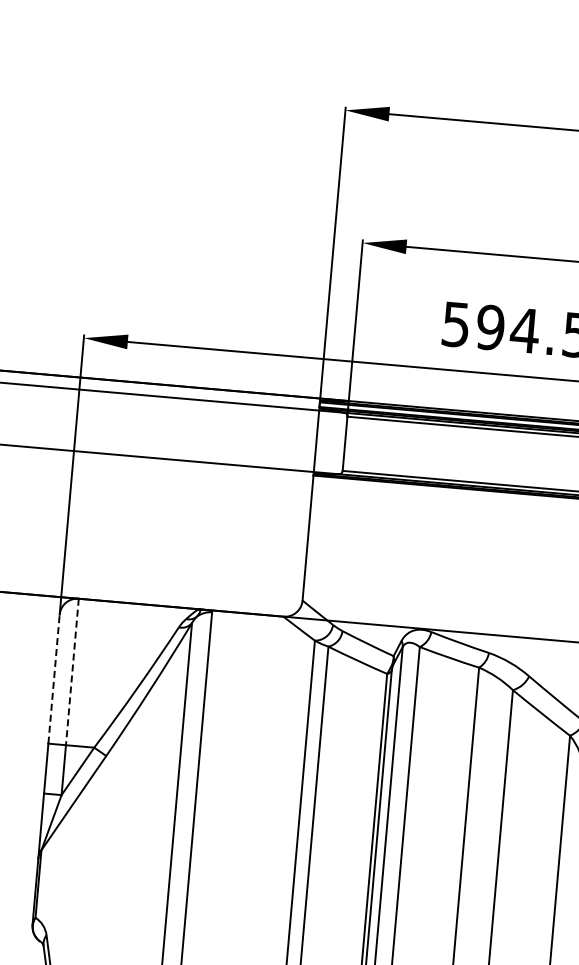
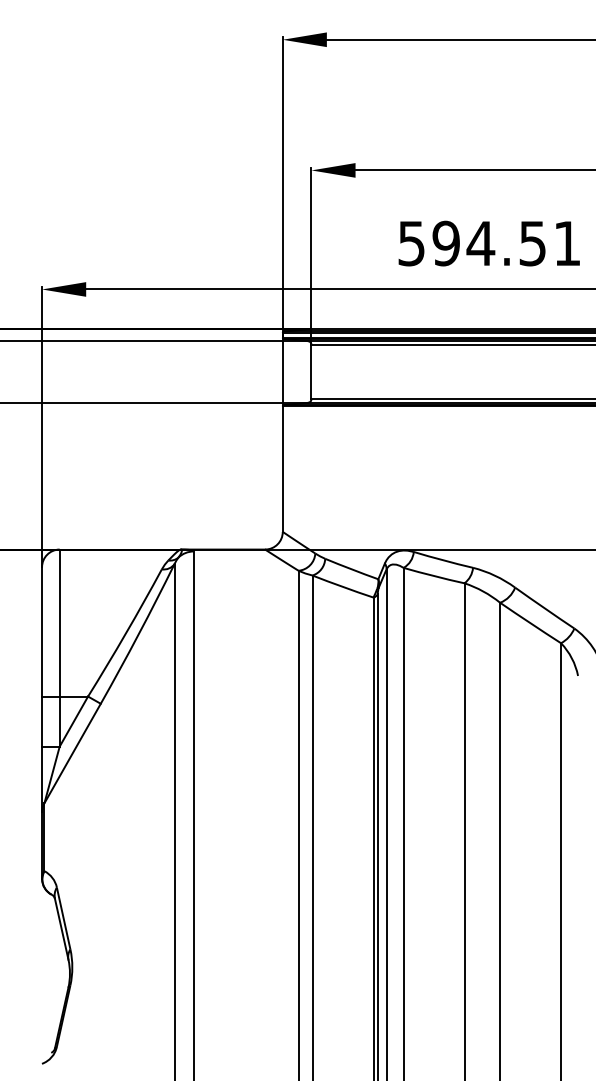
line: (72, 672) -> (59, 623), dashed -> solid
line: (54, 678) -> (42, 631), dashed -> solid

